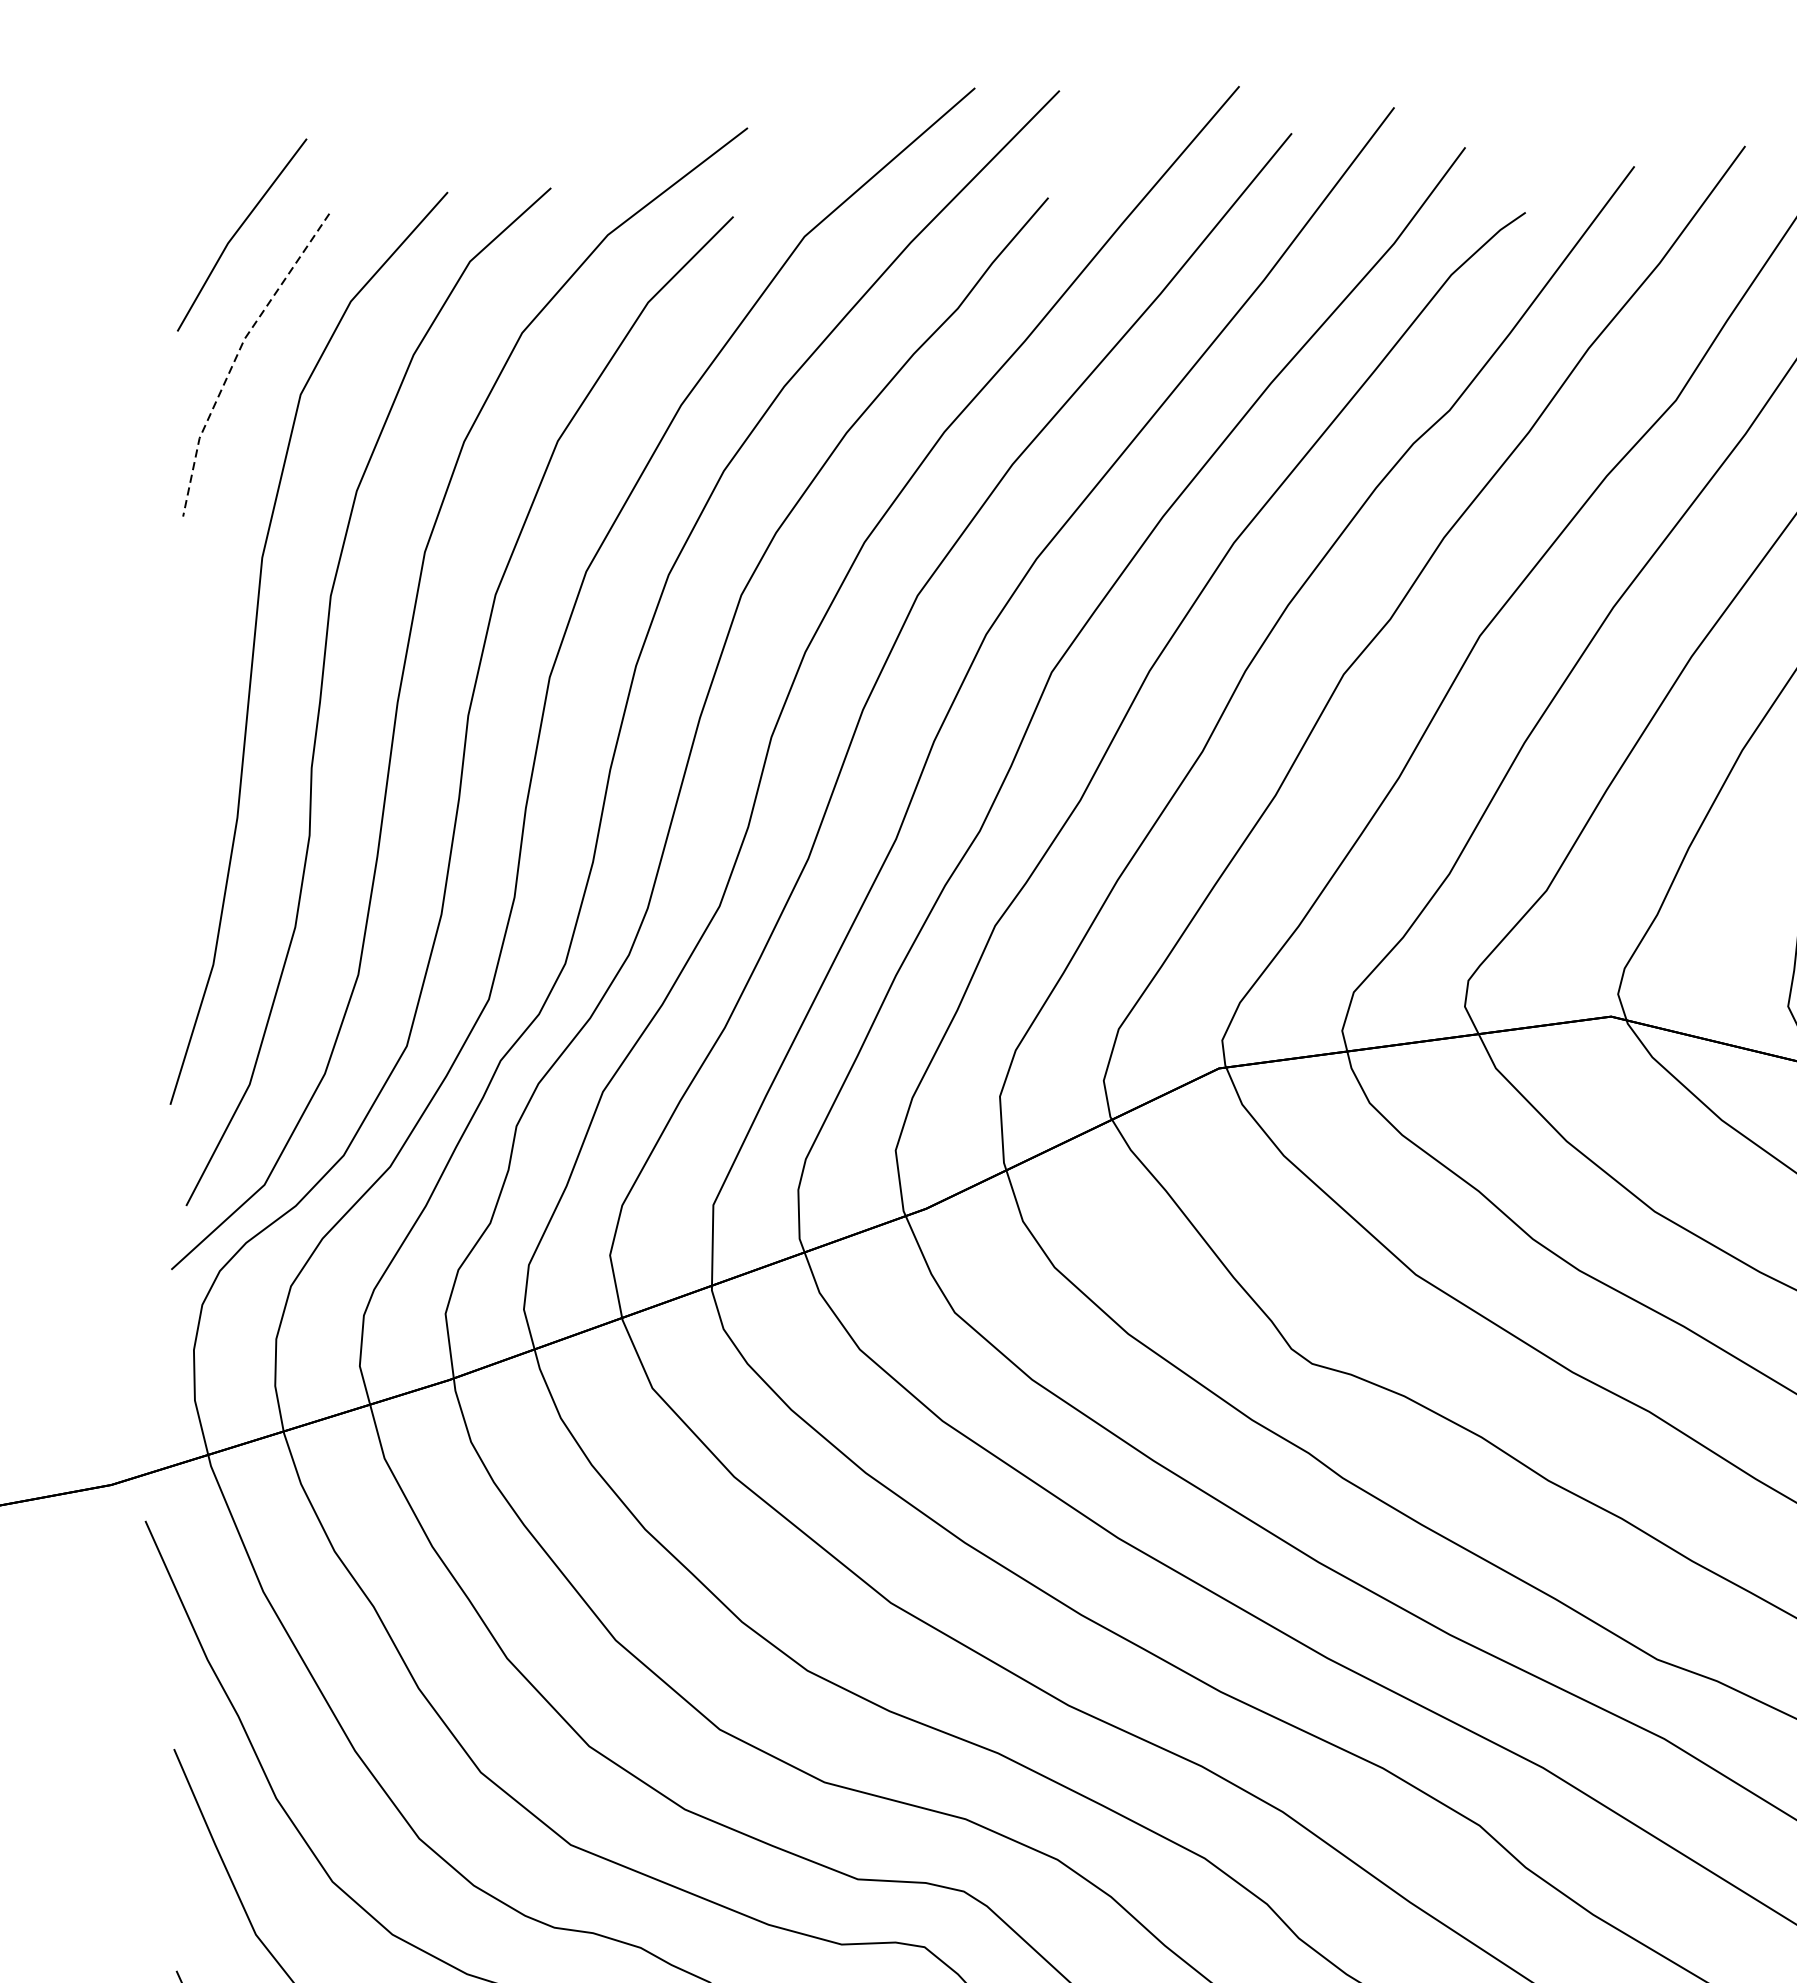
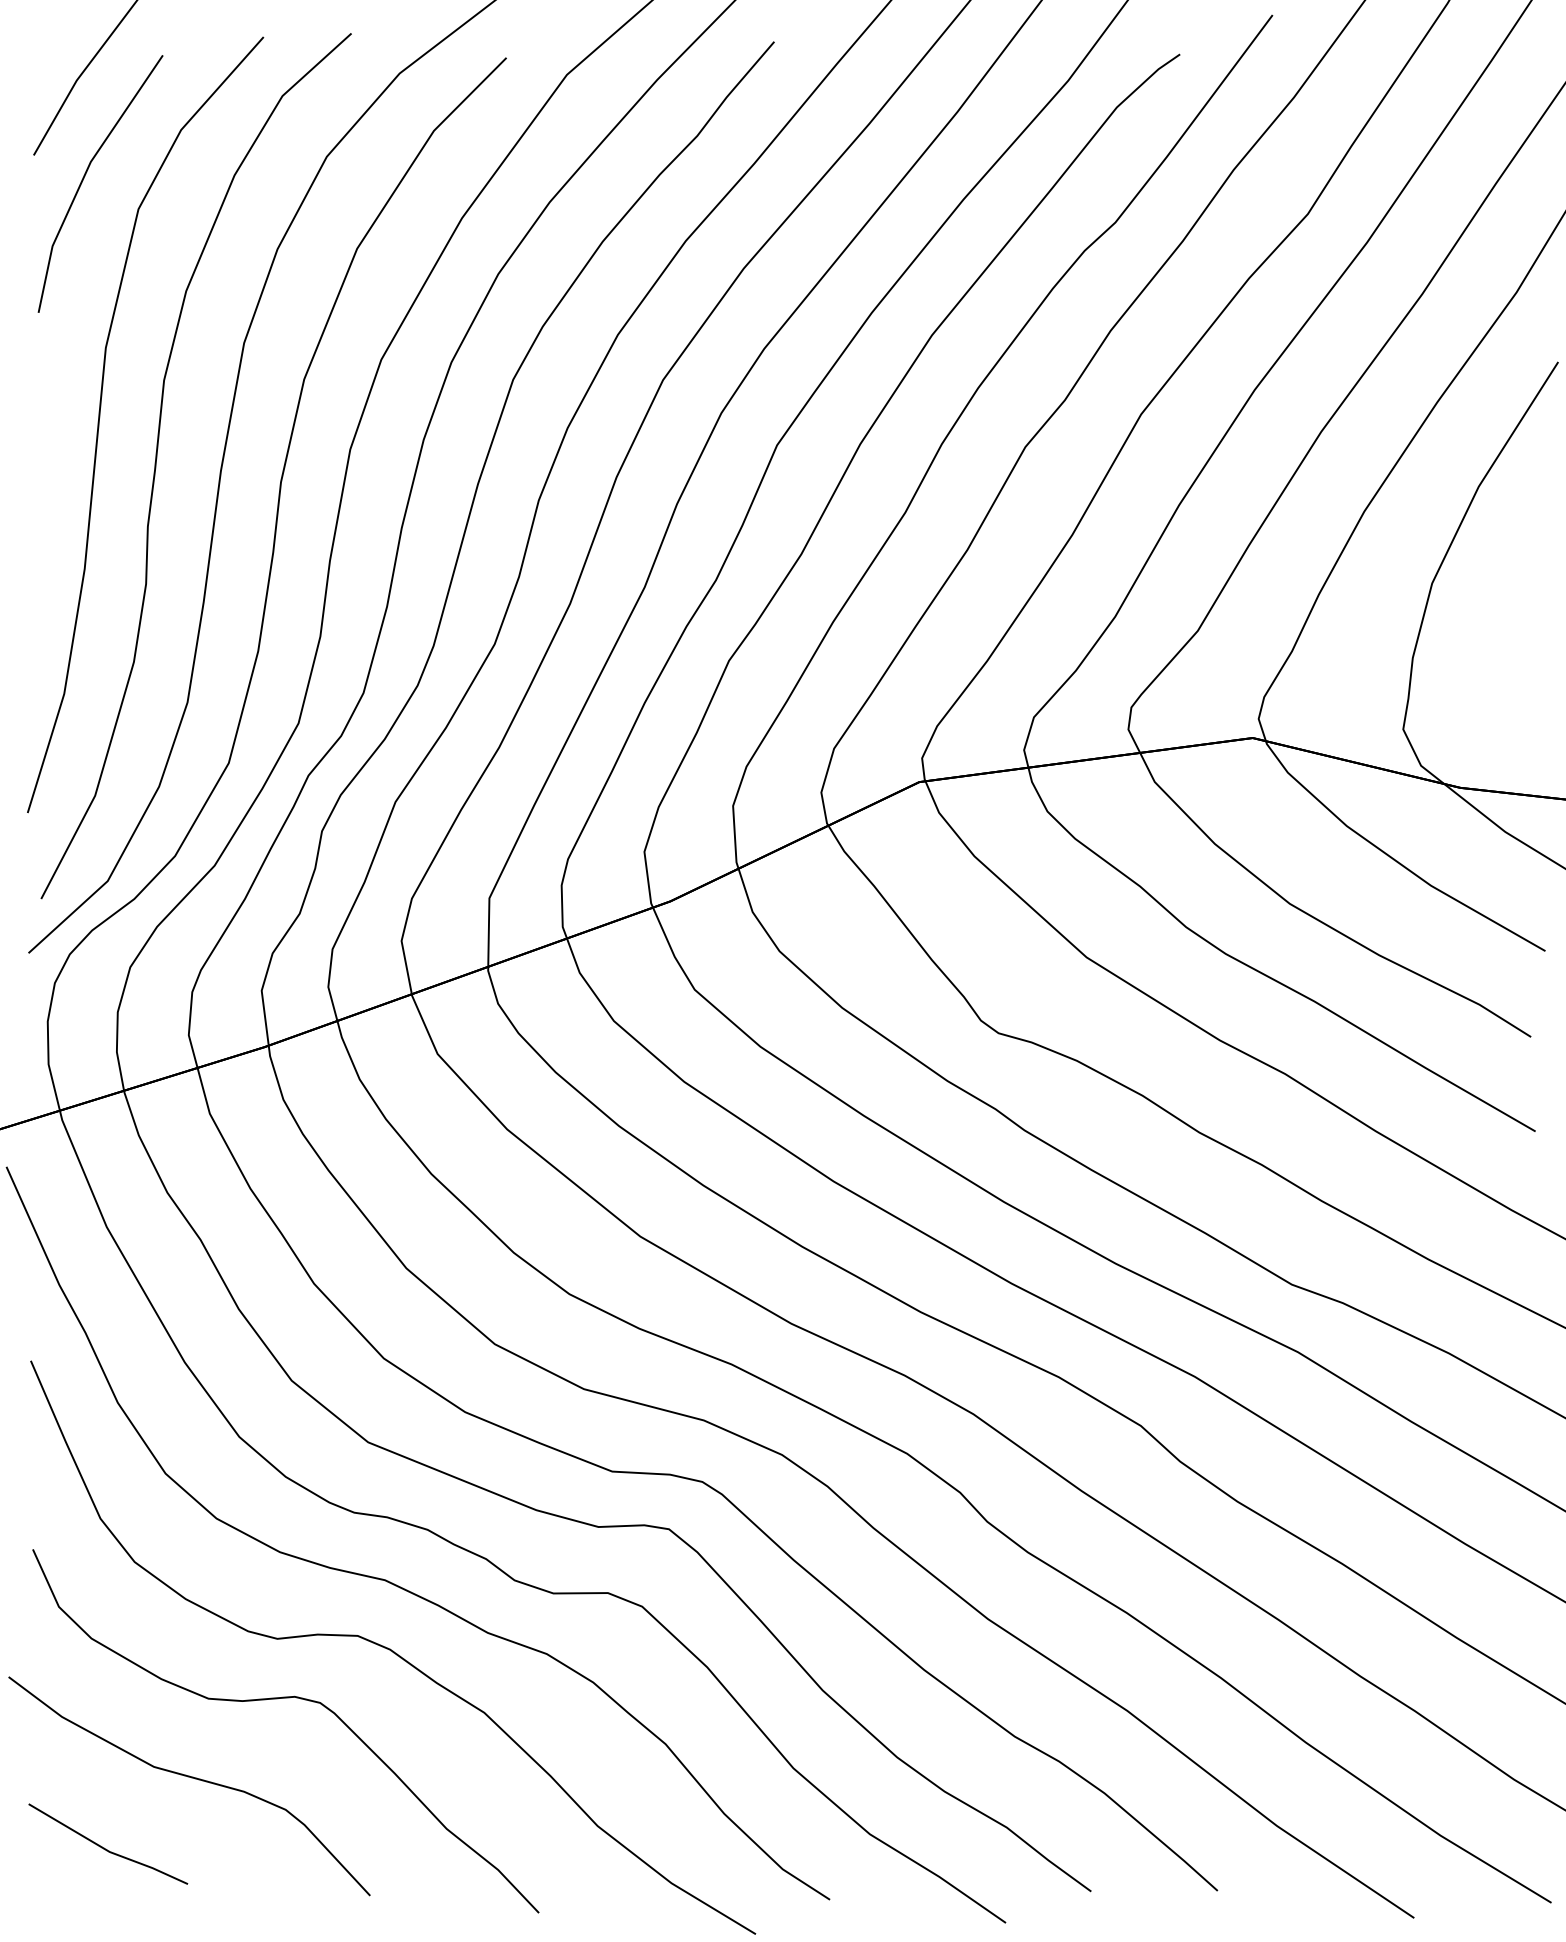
line: (235, 357) -> (83, 177), dashed -> solid

